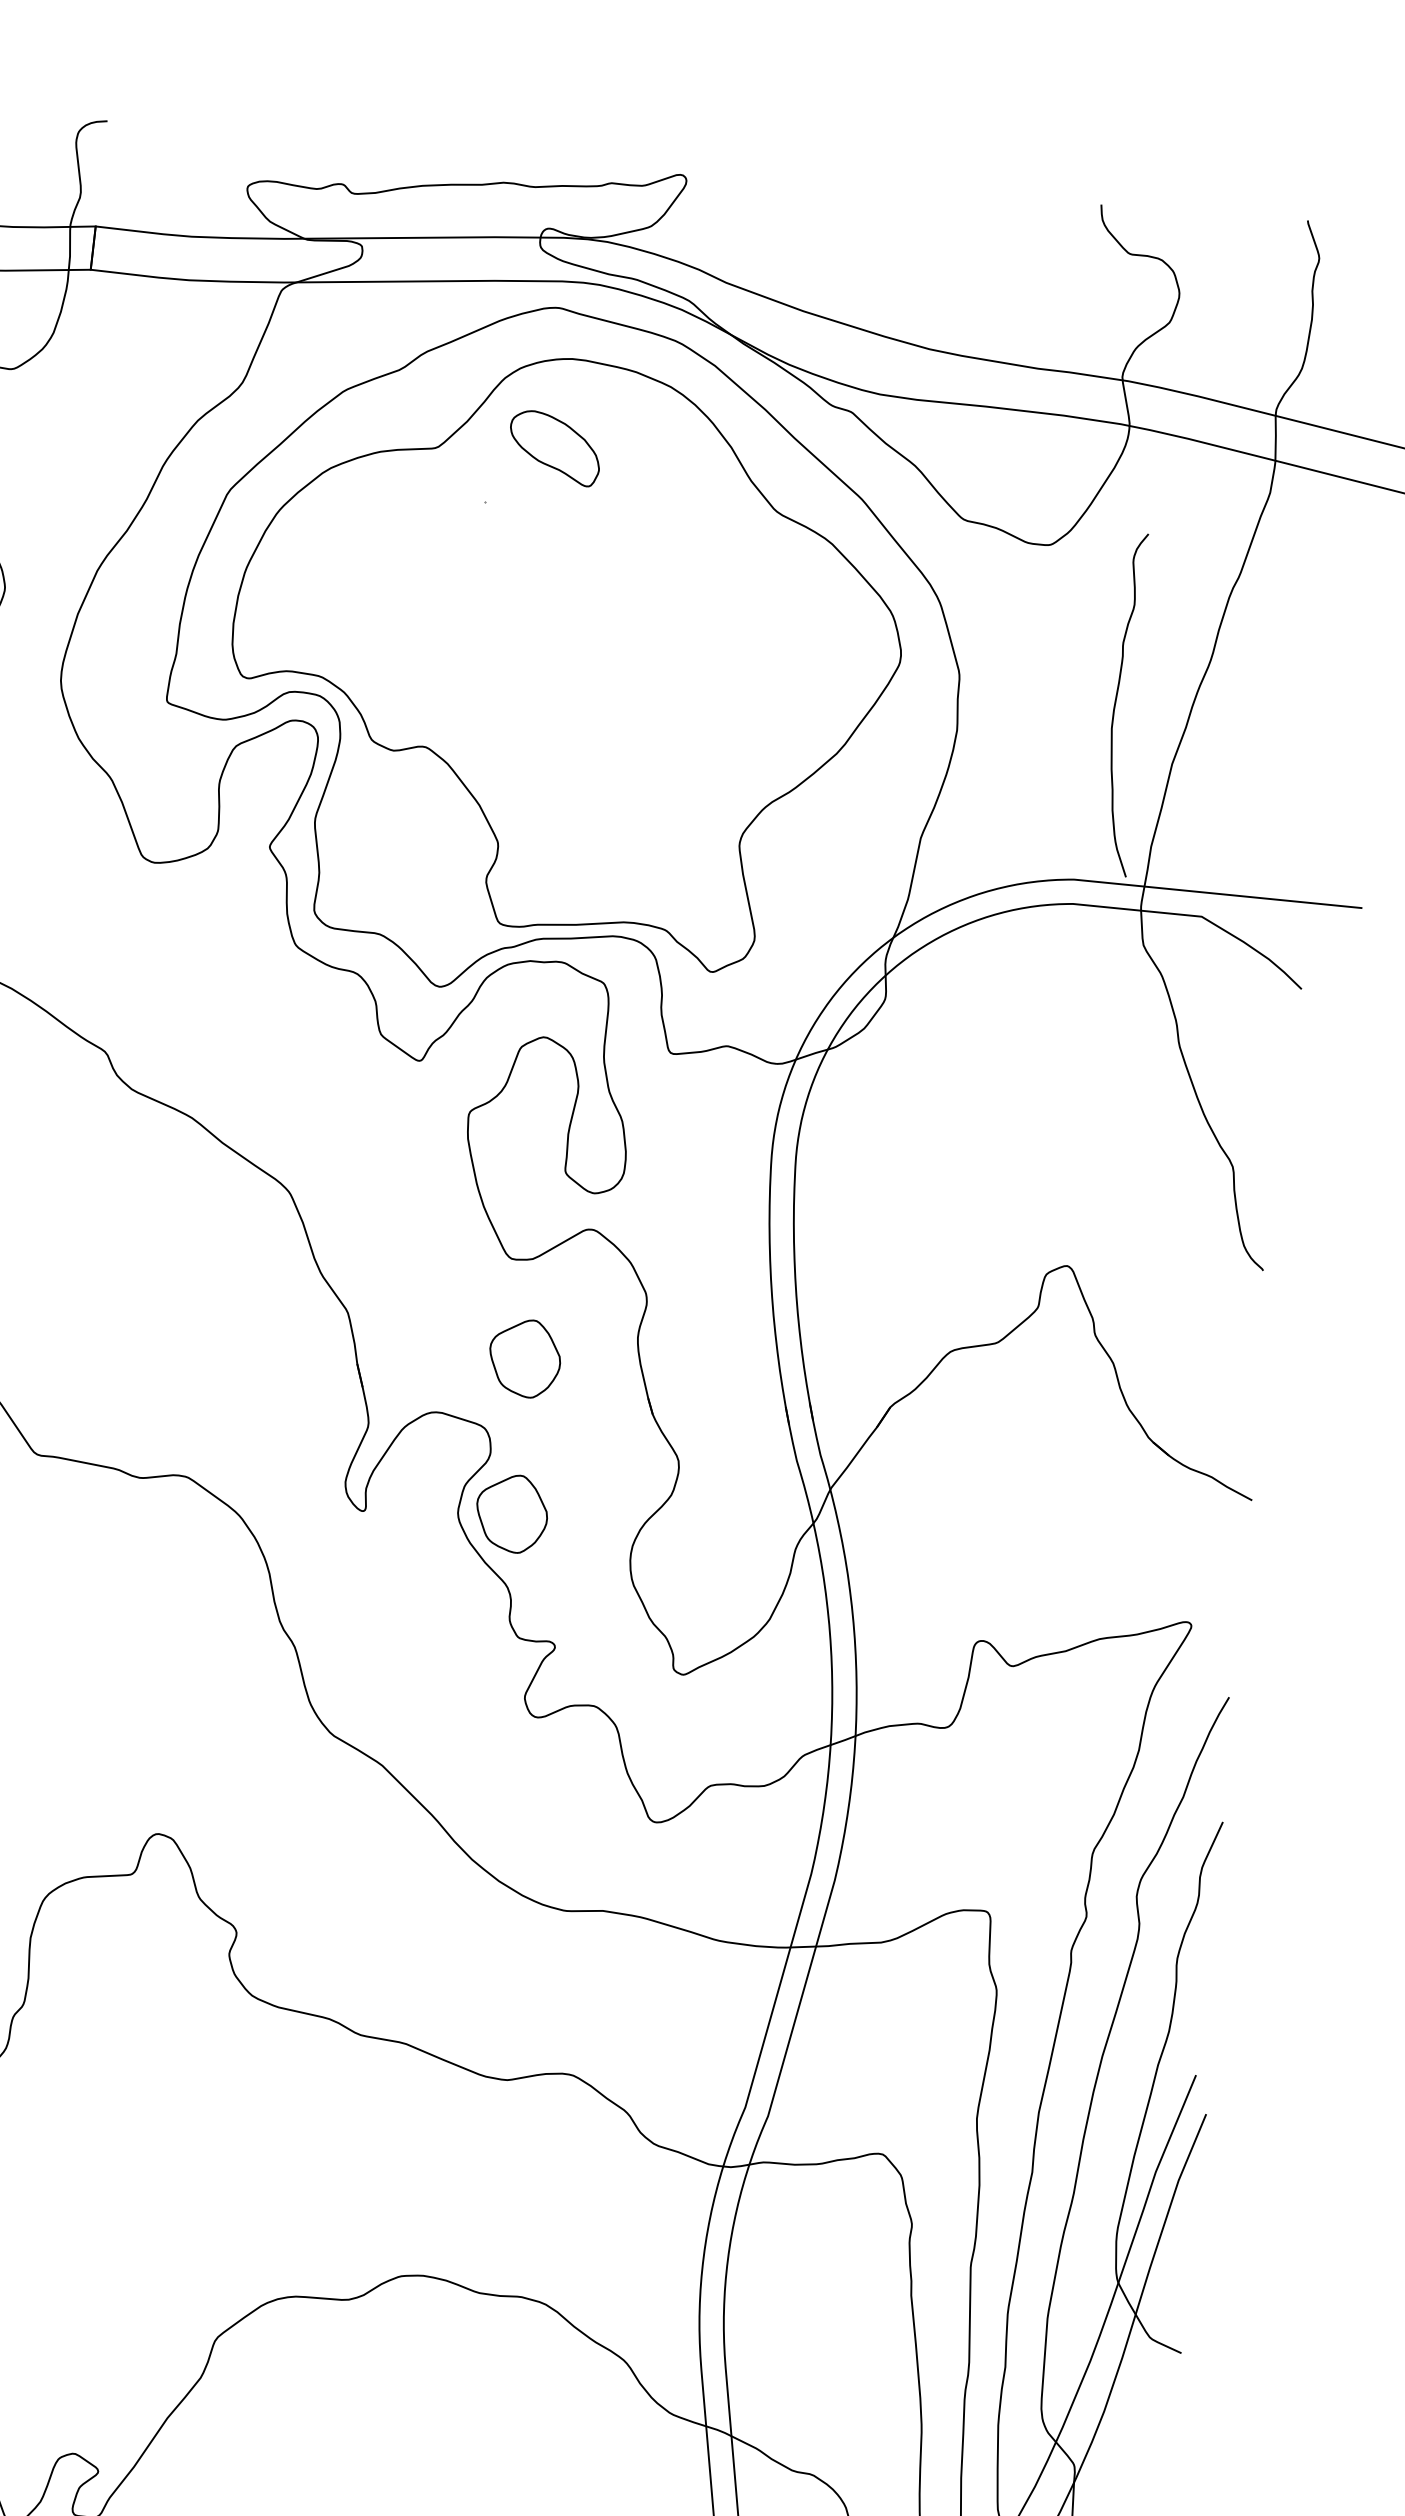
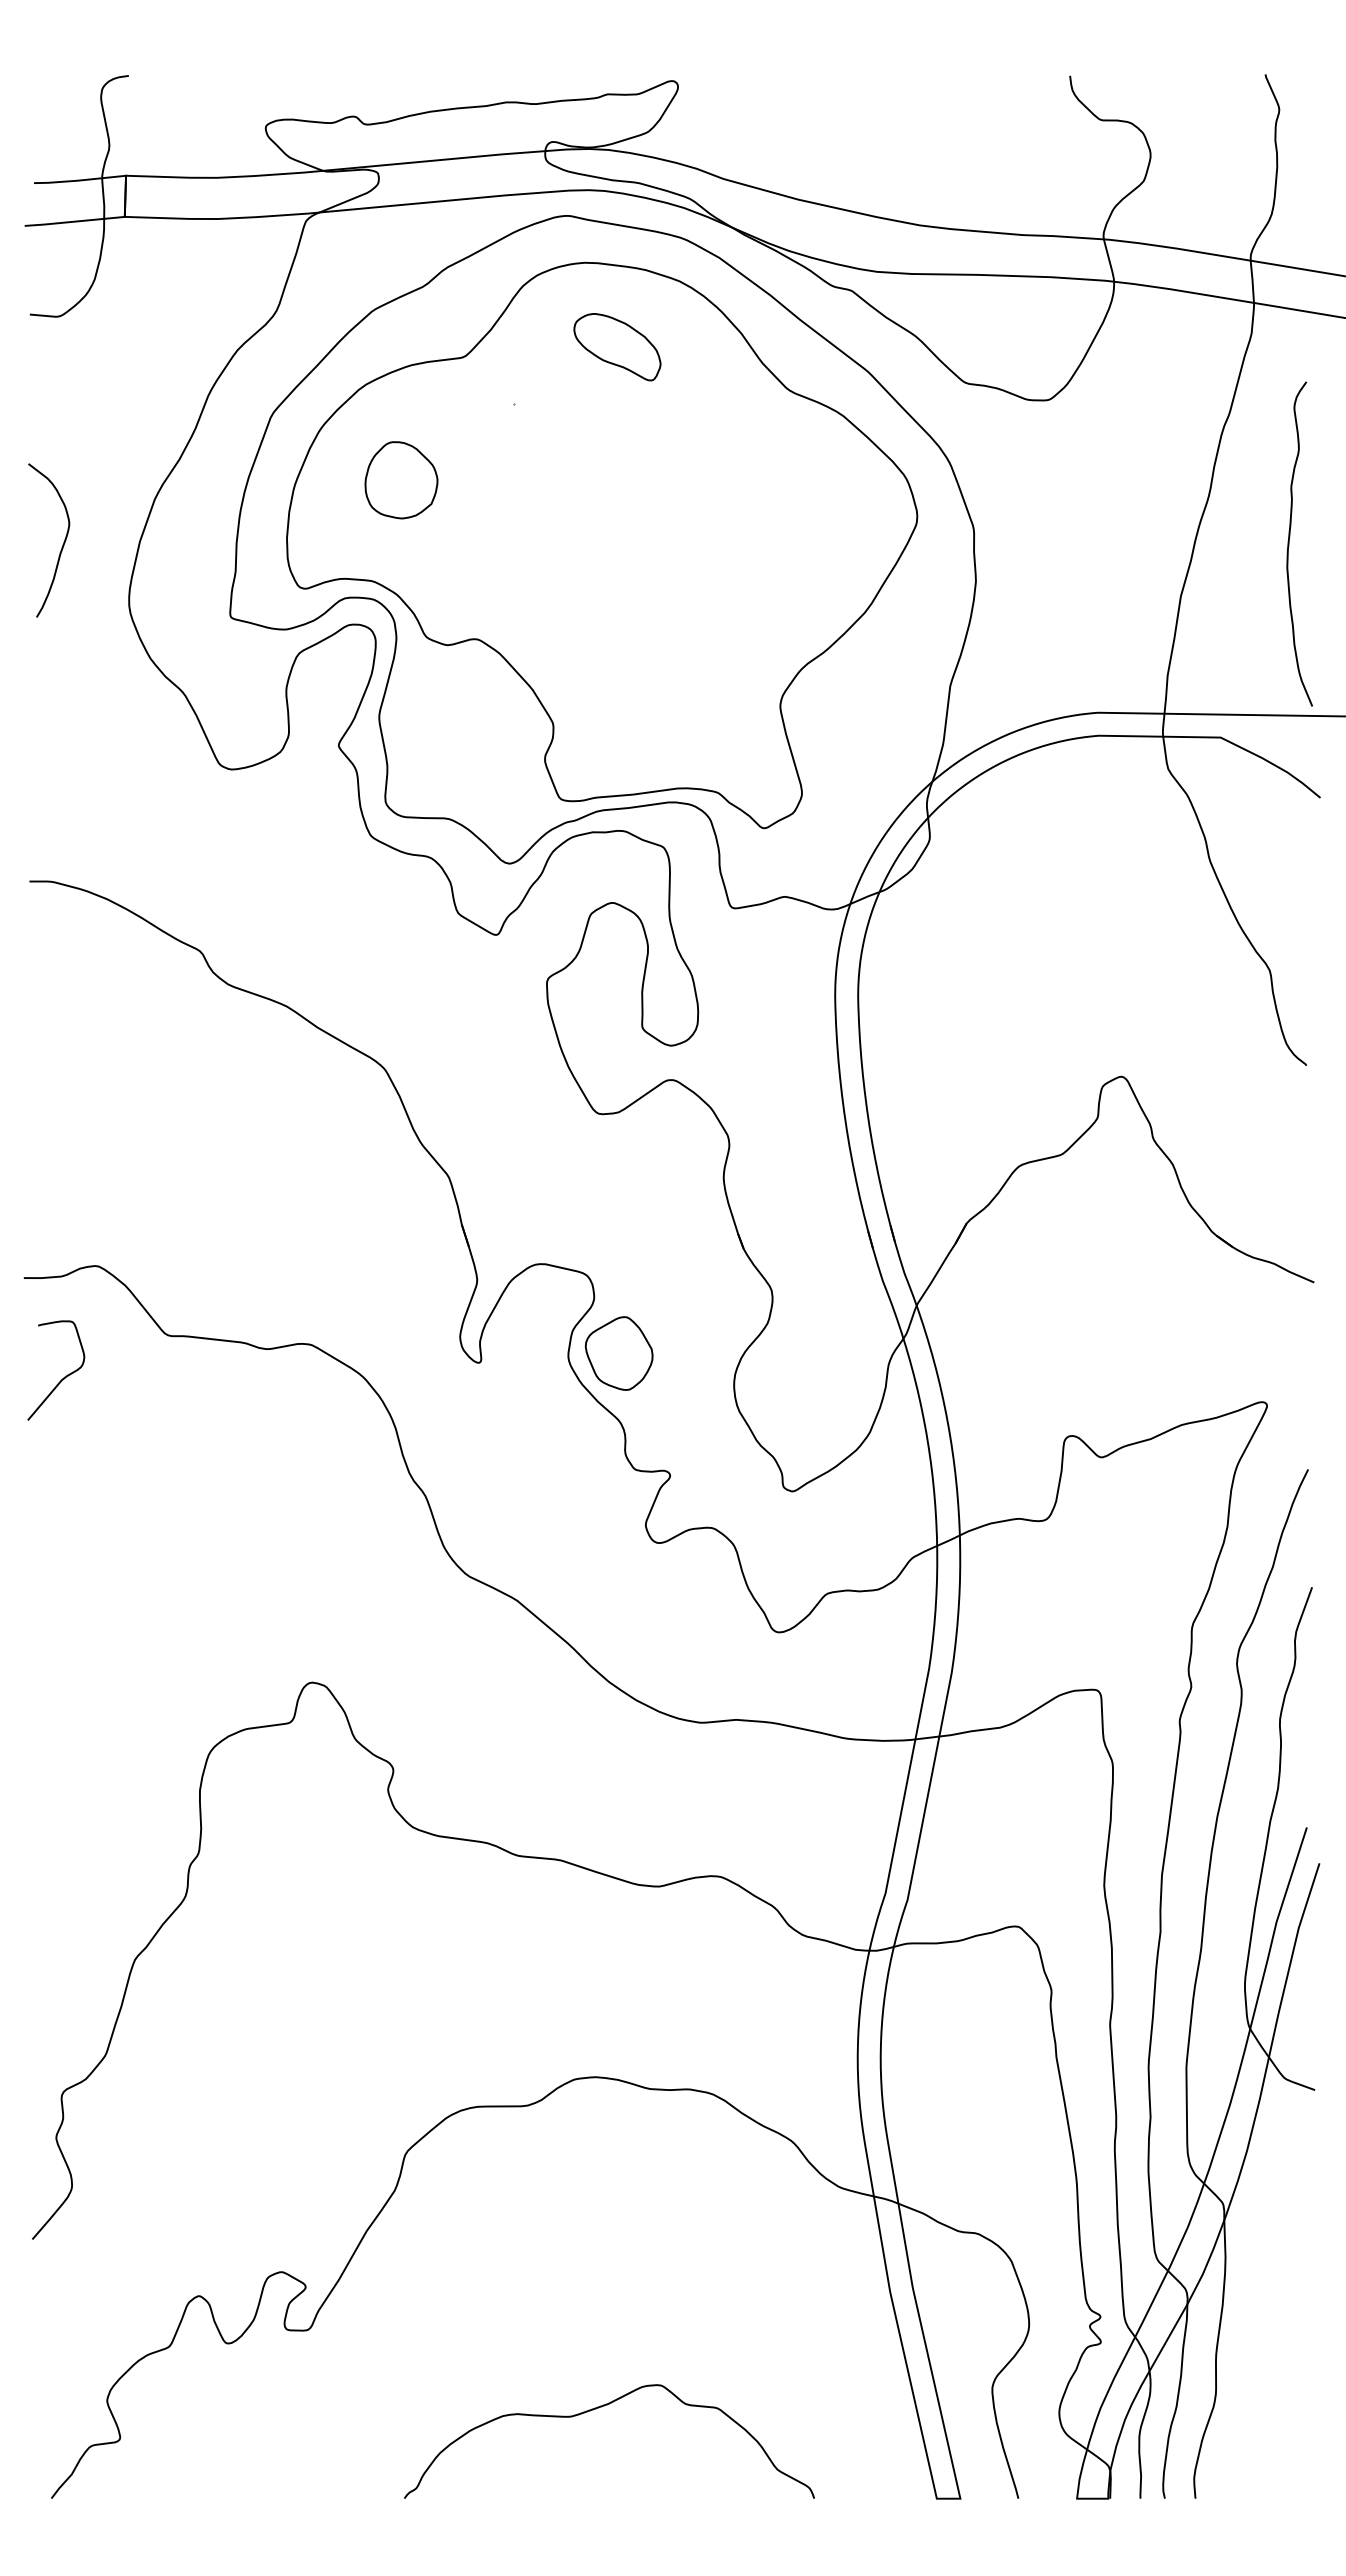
part: (554, 448) -> (617, 347), moved
part: (359, 572) -> (401, 480), added
curve: (1116, 703) -> (1289, 543), moved
part: (524, 1358) -> (618, 1206), removed

